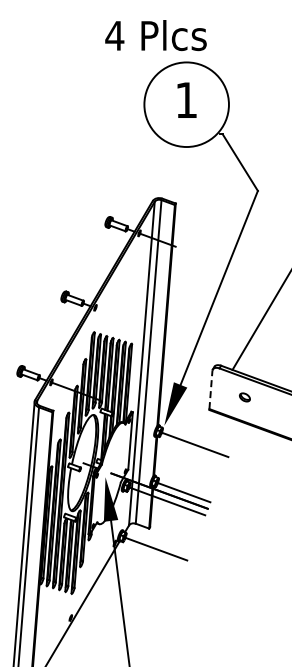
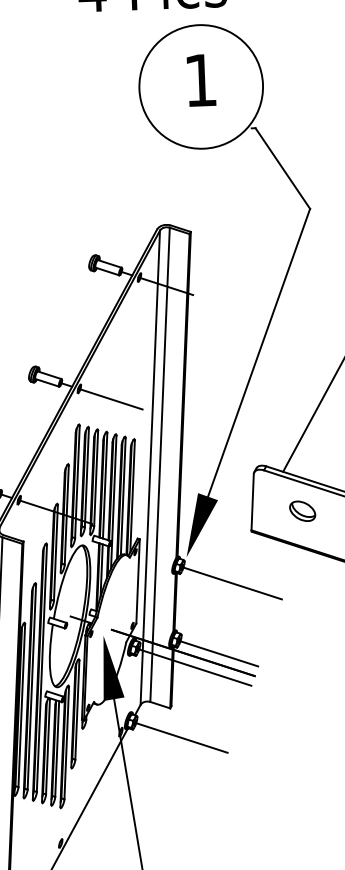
line: (116, 315) -> (110, 398), added
line: (210, 389) -> (251, 501), dashed -> solid
part: (244, 397) -> (302, 511), size x1.67

